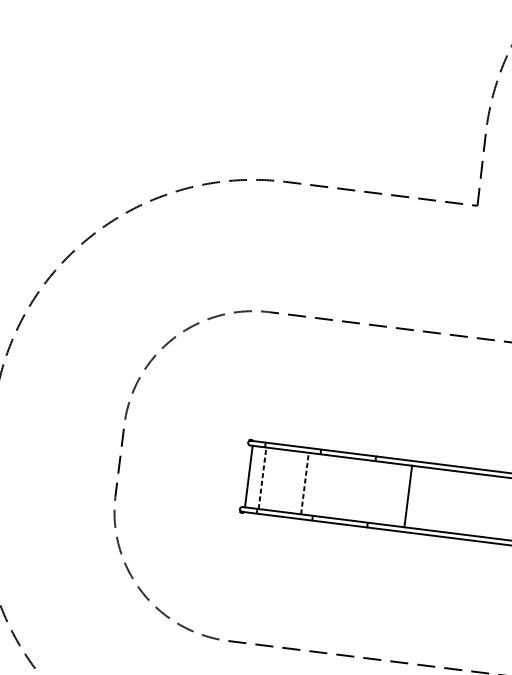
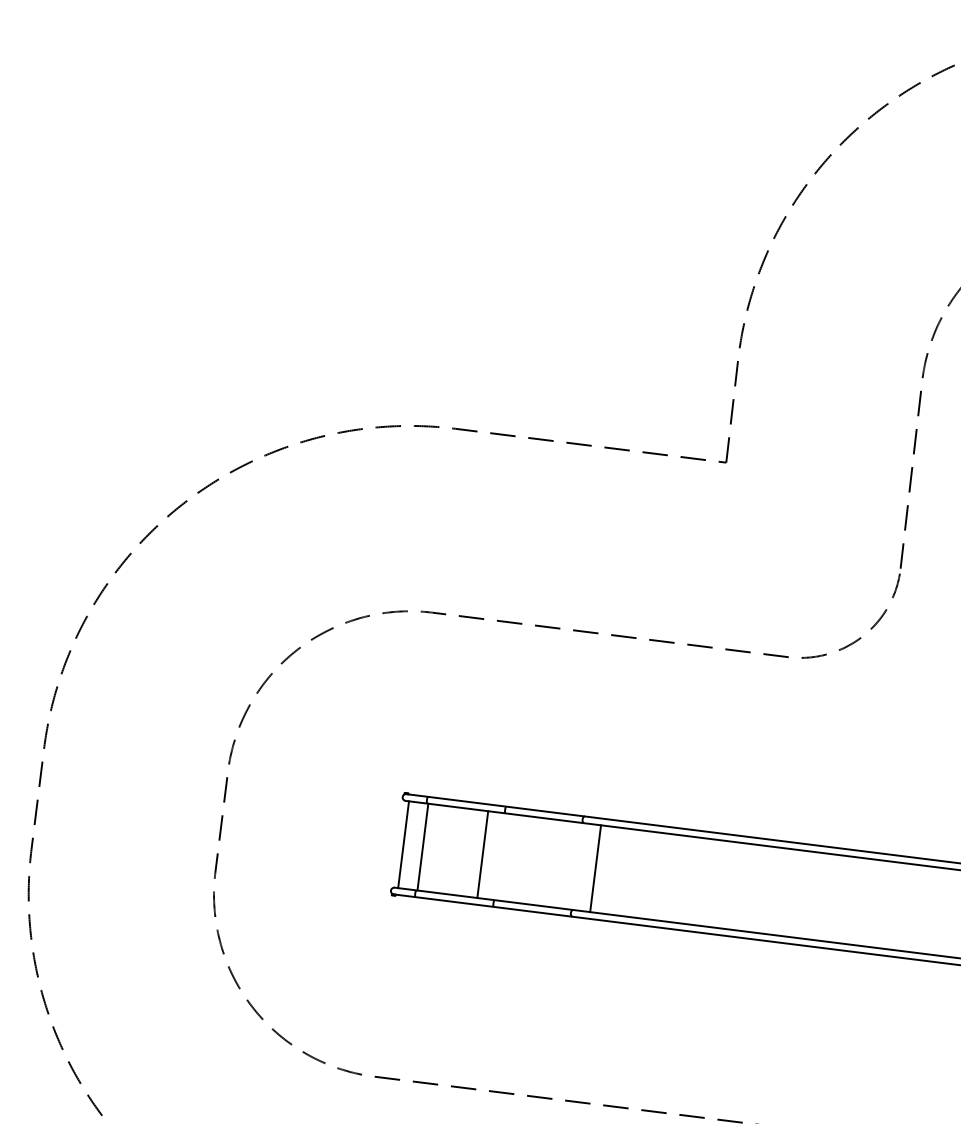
line: (262, 478) -> (422, 847), dashed -> solid
line: (304, 483) -> (482, 854), dashed -> solid
line: (408, 496) -> (595, 868), moved

